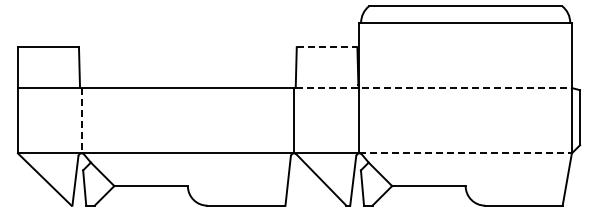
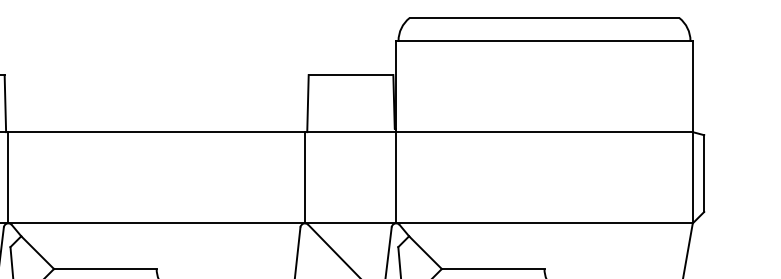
line: (327, 47) -> (351, 75), dashed -> solid
line: (434, 88) -> (500, 132), dashed -> solid
line: (81, 120) -> (8, 177), dashed -> solid
line: (466, 153) -> (545, 223), dashed -> solid

